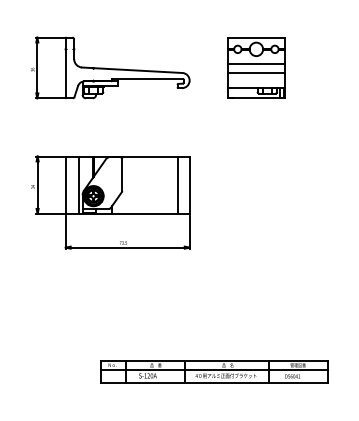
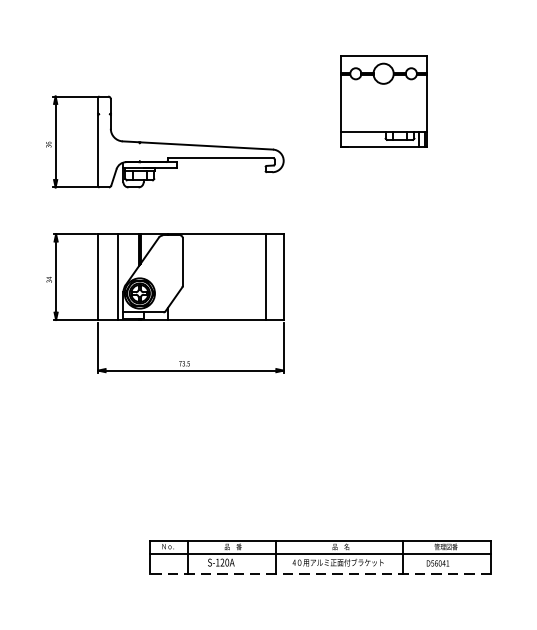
line: (256, 64) -> (383, 96), removed
part: (110, 67) -> (165, 141), moved
line: (256, 73) -> (383, 109), removed
line: (214, 383) -> (320, 574), solid -> dashed

